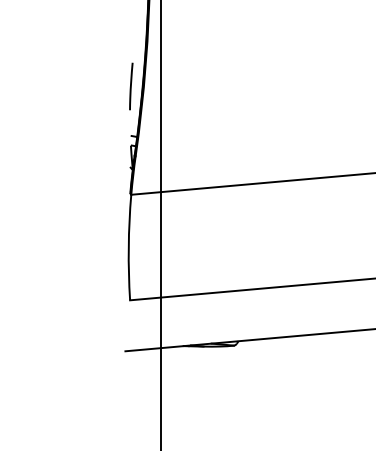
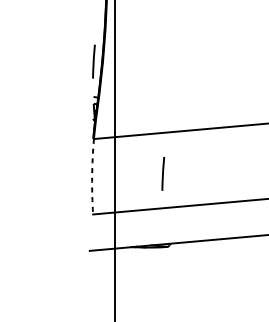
line: (228, 243) -> (163, 173), added
arc: (128, 247) -> (91, 176), solid -> dashed

